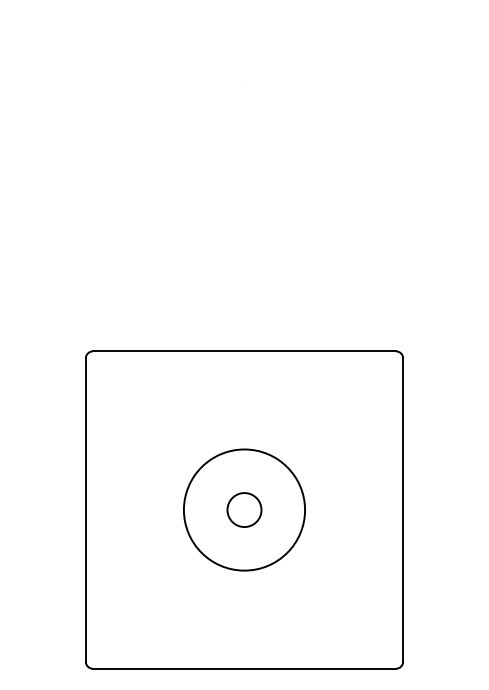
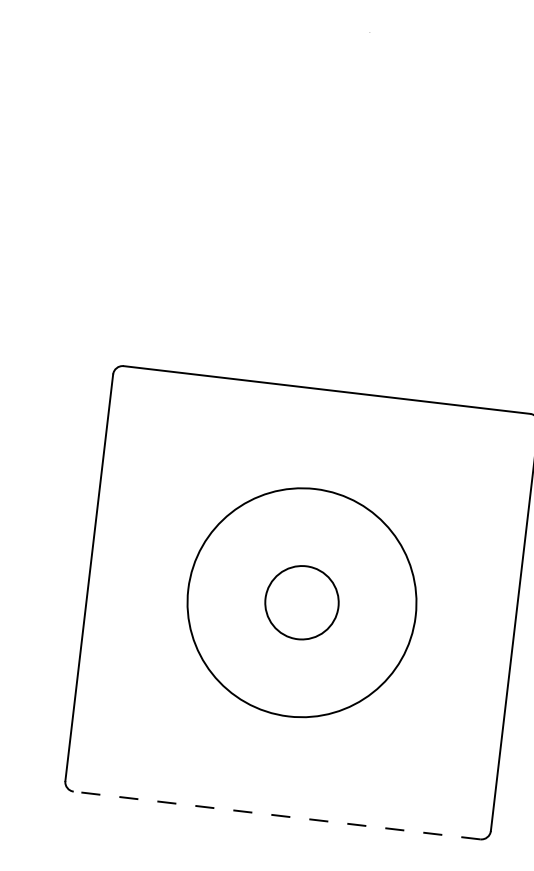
circle: (244, 509) -> (302, 602), size x1.4
circle: (244, 510) -> (301, 603), size x1.6
line: (244, 668) -> (277, 815), solid -> dashed

